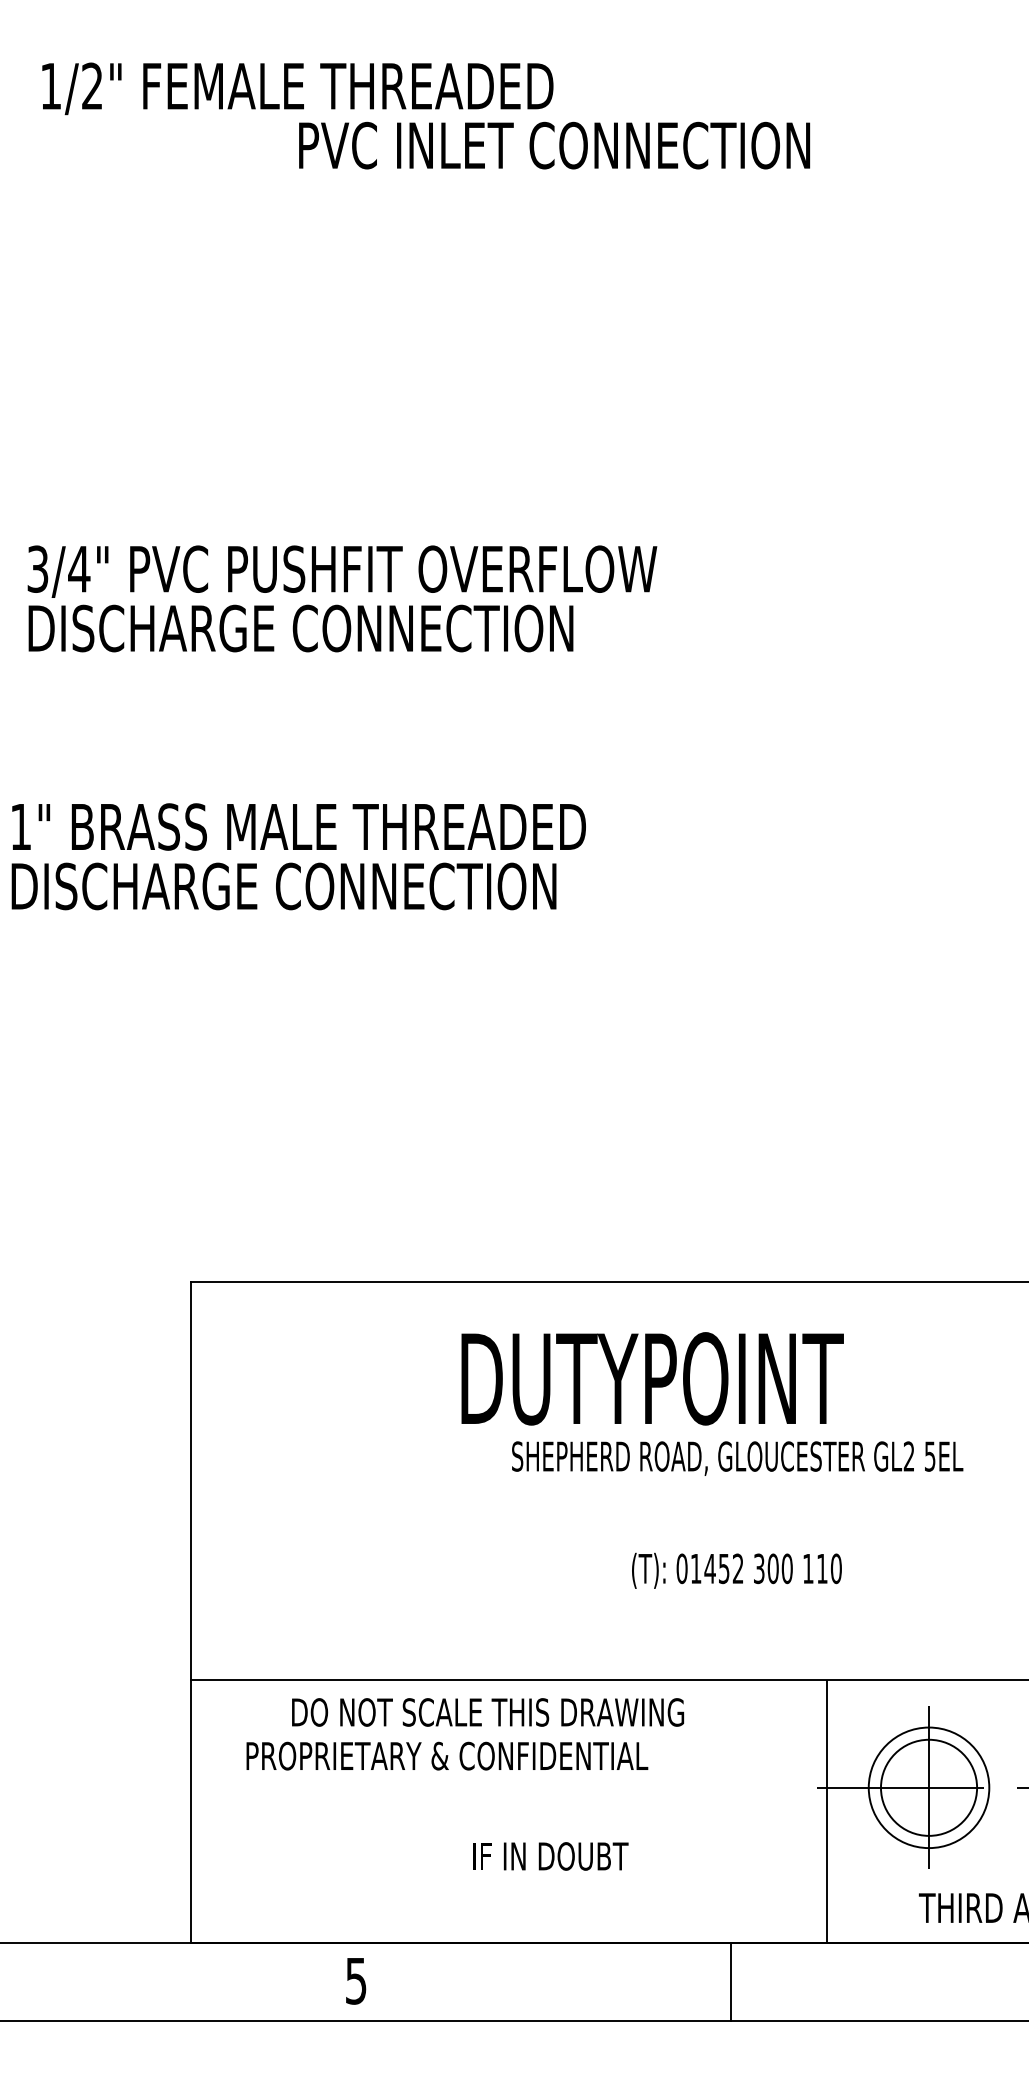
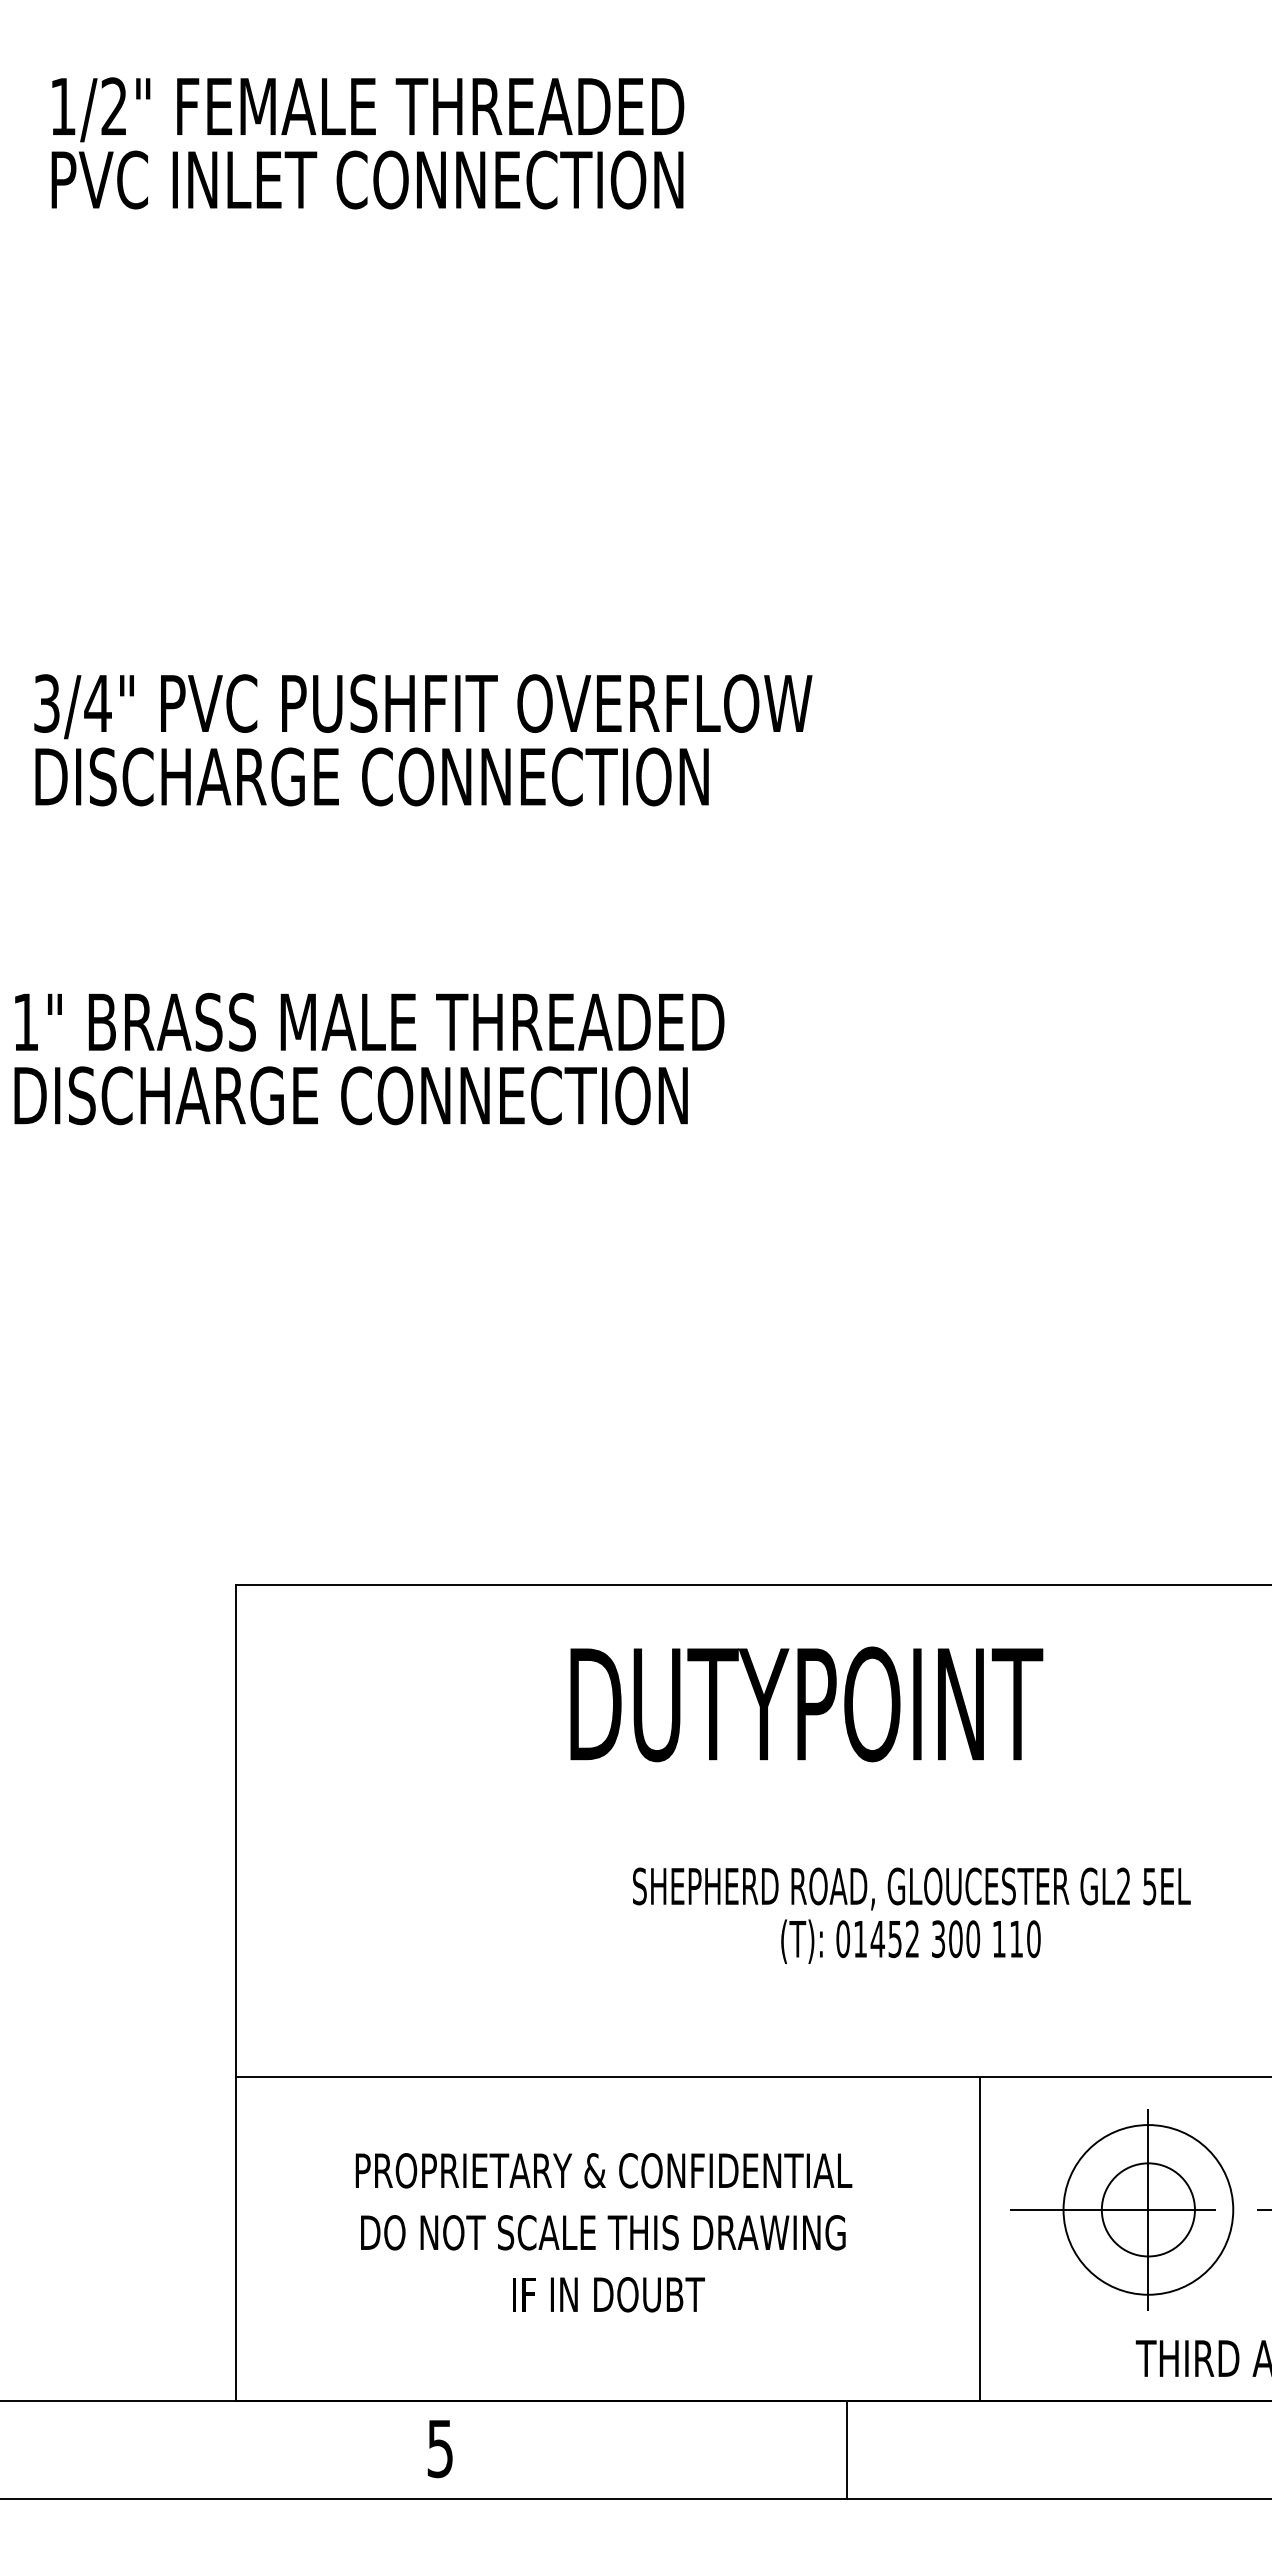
text: (554, 145) -> (367, 179), moved
text: (737, 1458) -> (911, 1888), moved
text: (488, 1712) -> (603, 2232), moved
text: (446, 1755) -> (603, 2170), moved
circle: (928, 1787) -> (1147, 2209), size x0.62
circle: (929, 1787) -> (1148, 2209), size x1.43
line: (827, 1811) -> (979, 2239), moved
text: (550, 1856) -> (608, 2294), moved
line: (730, 1981) -> (846, 2449), moved

